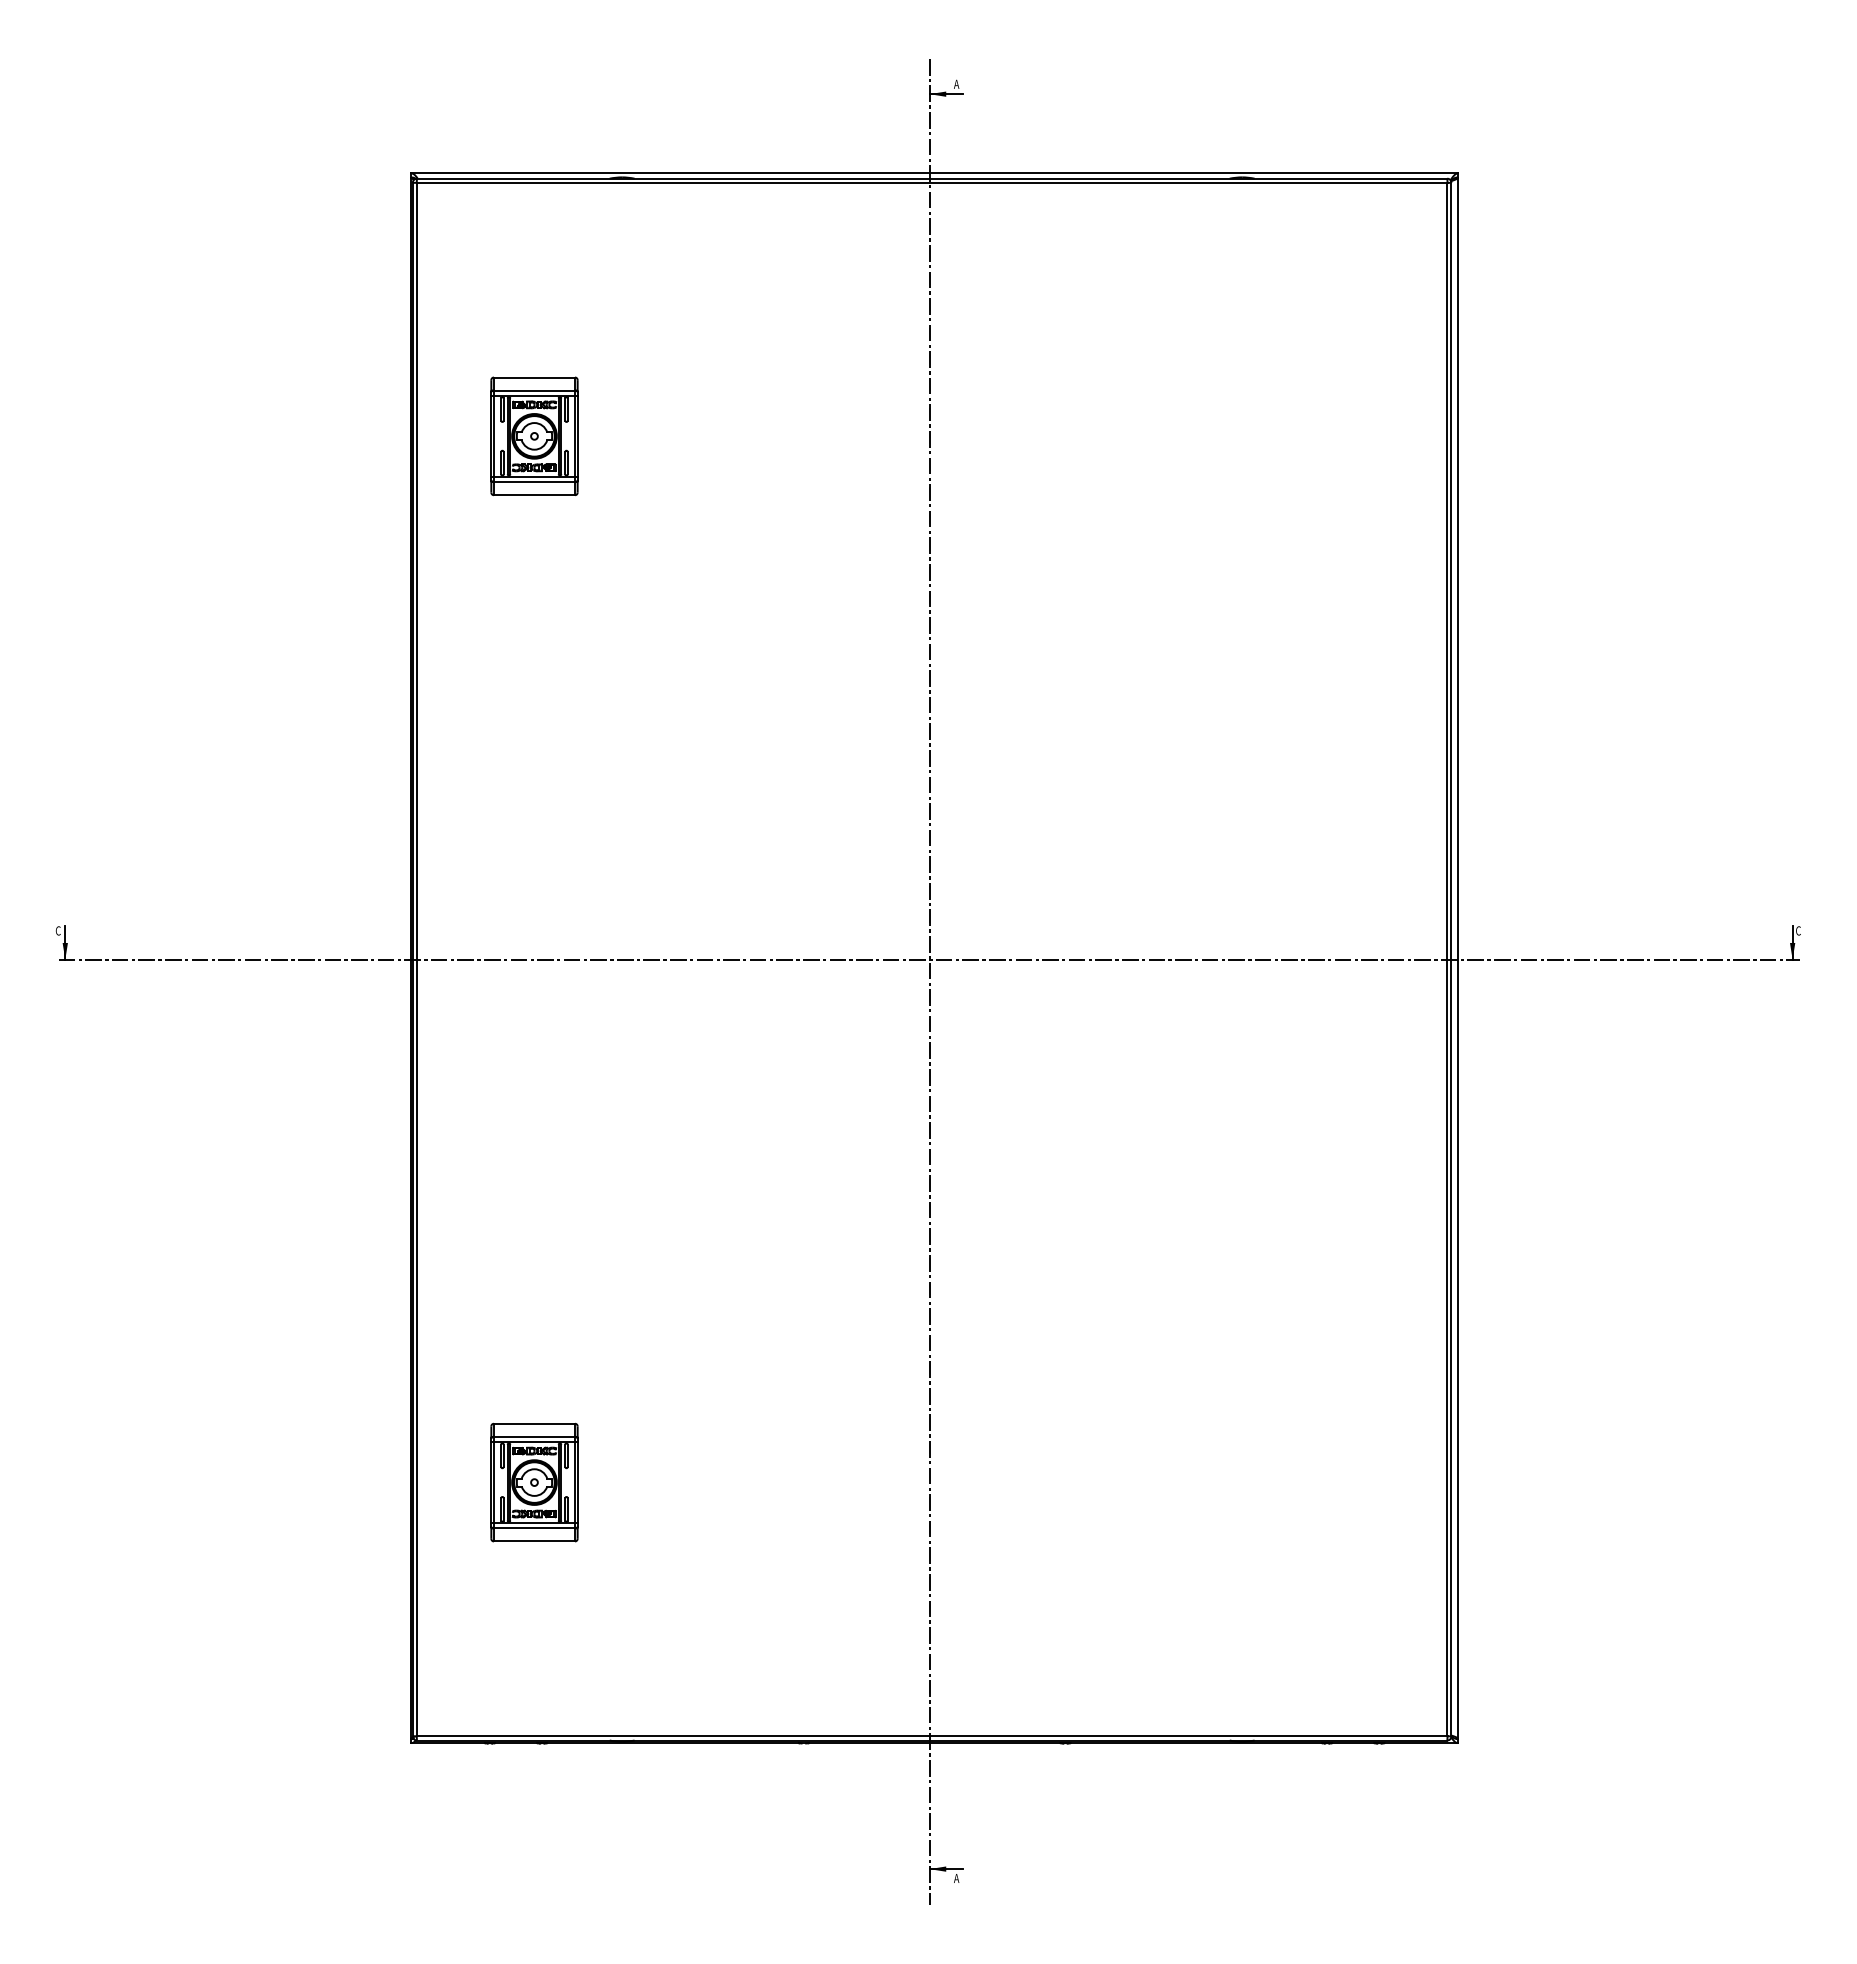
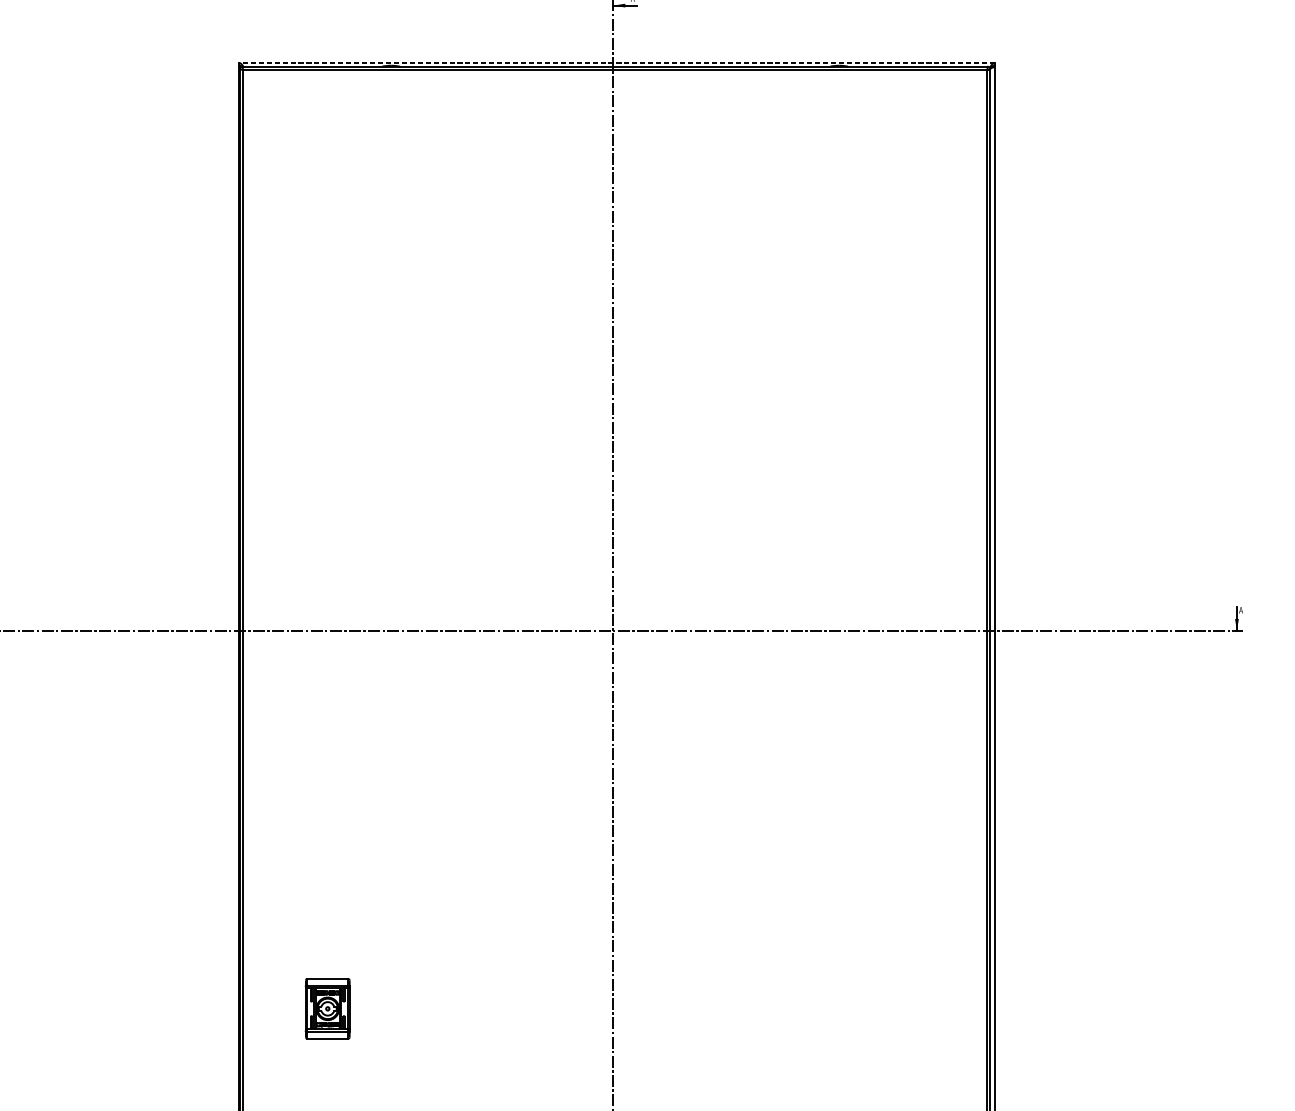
line: (934, 173) -> (616, 62), solid -> dashed
part: (534, 436) -> (327, 252), removed
text: (1797, 930) -> (1240, 609), С -> A
part: (534, 1482) -> (327, 1008), size x0.7

